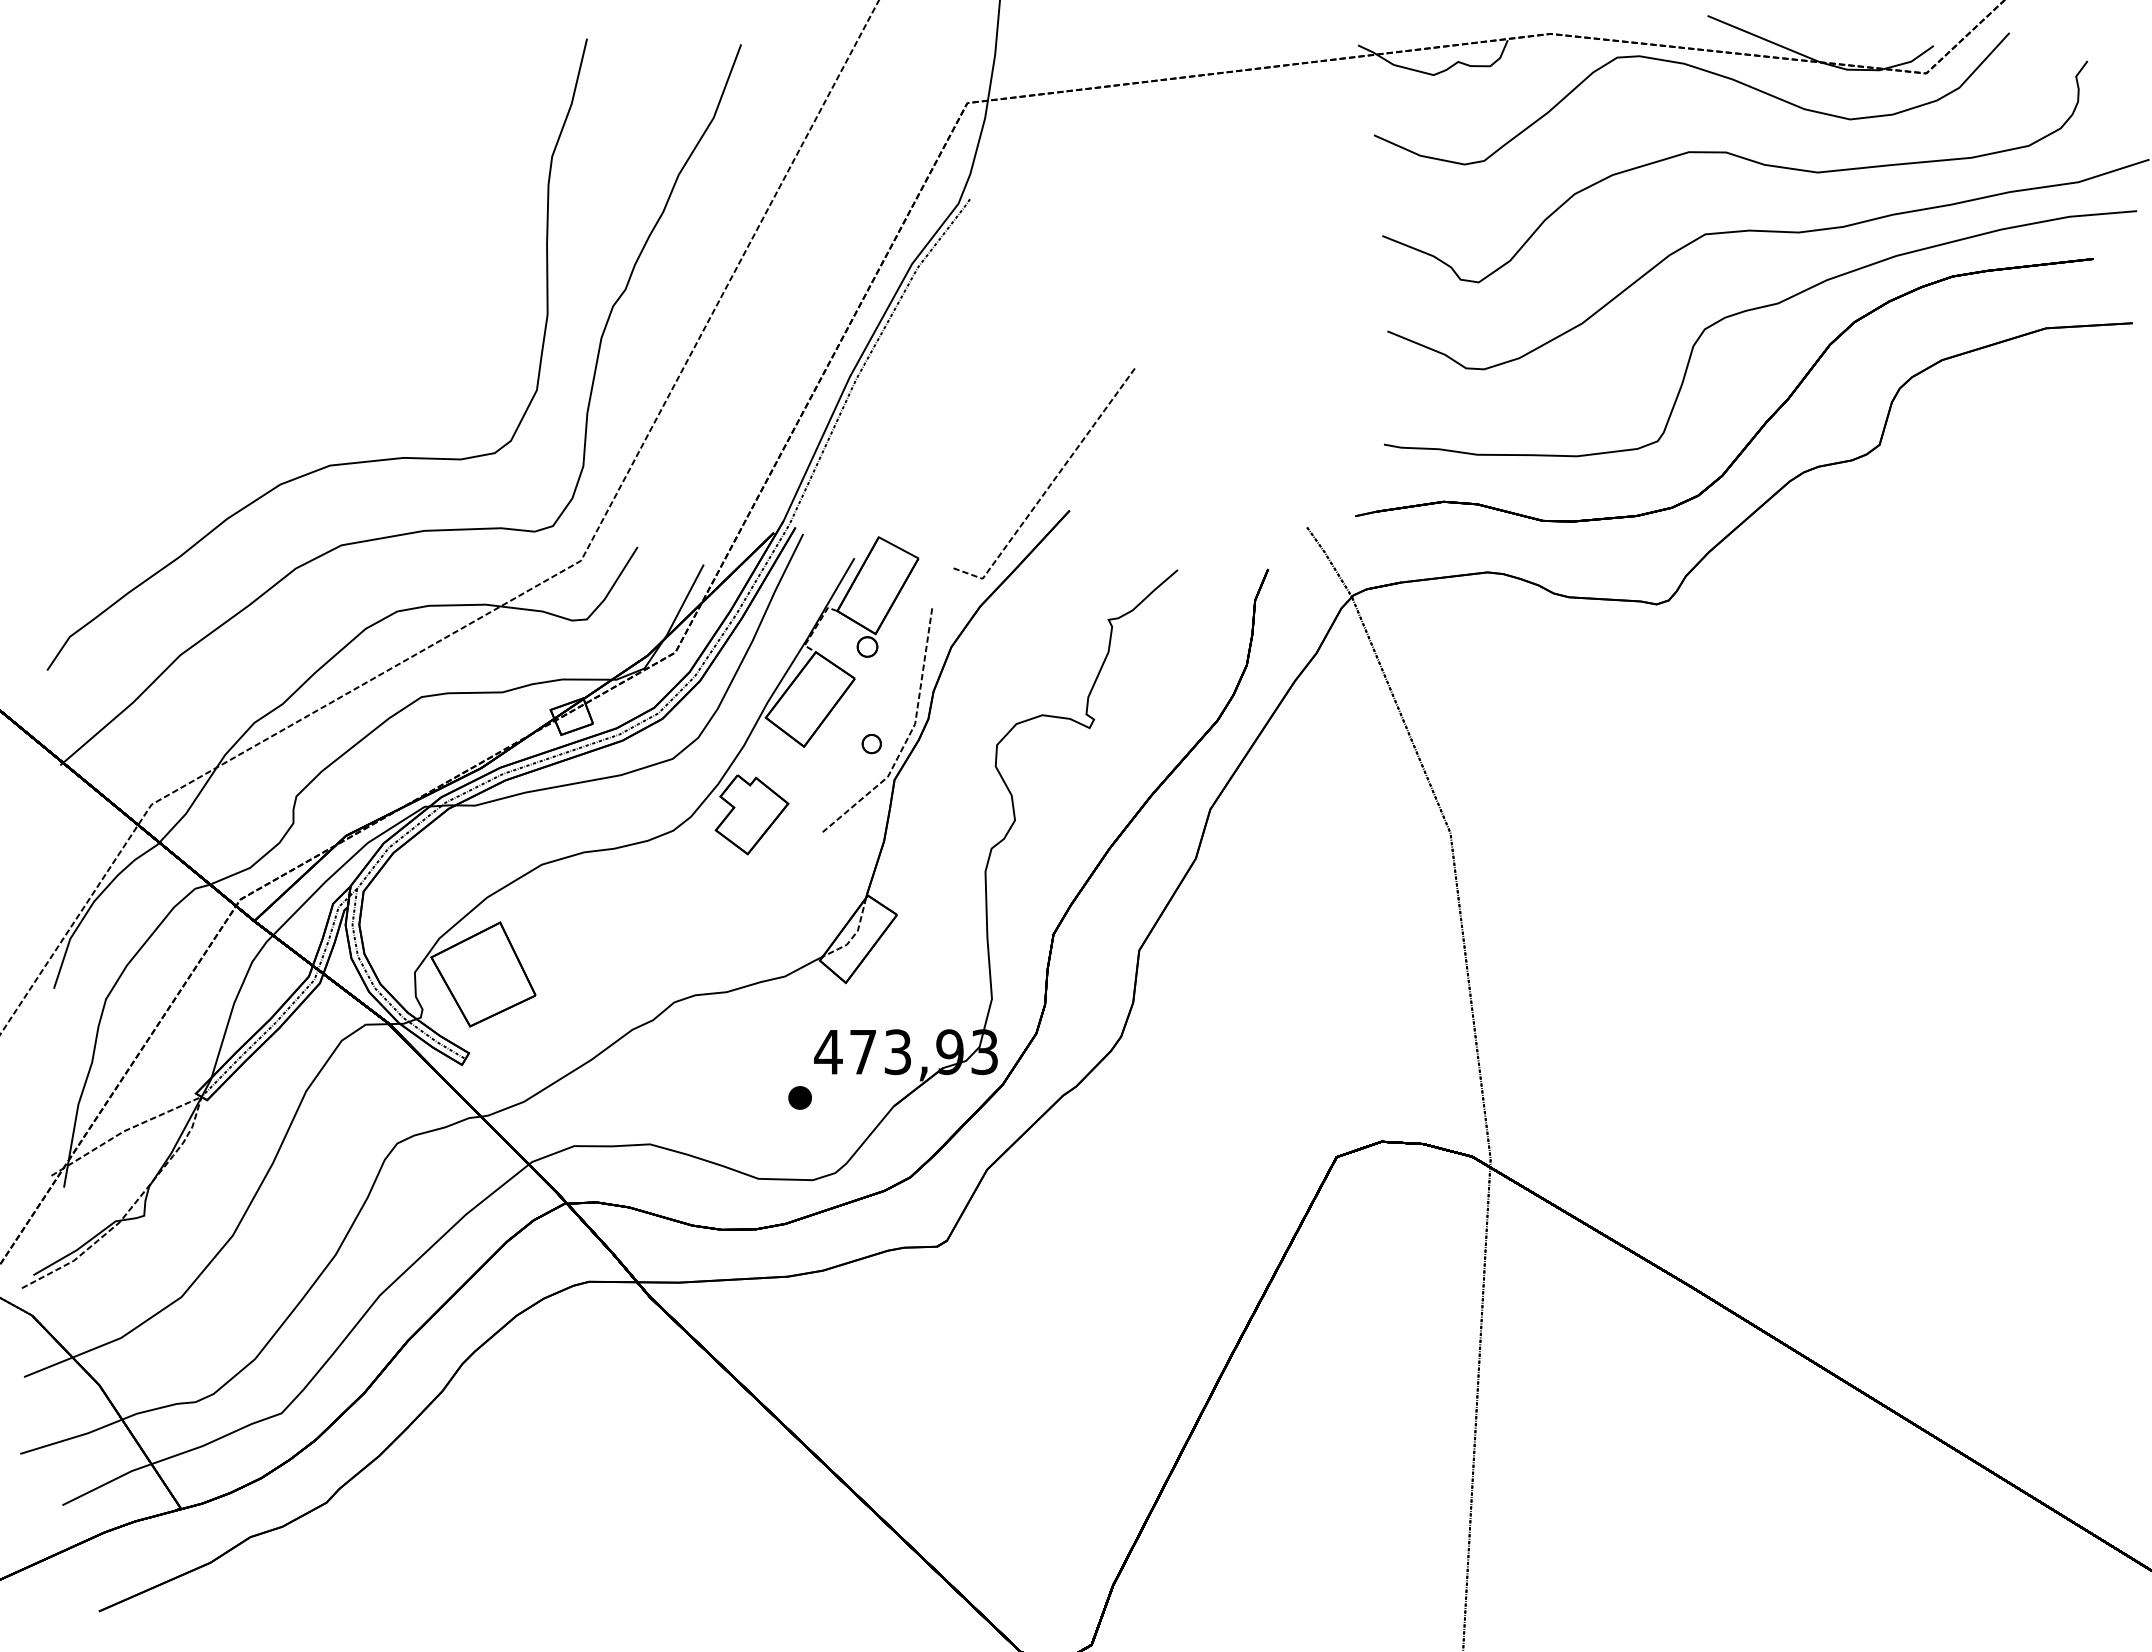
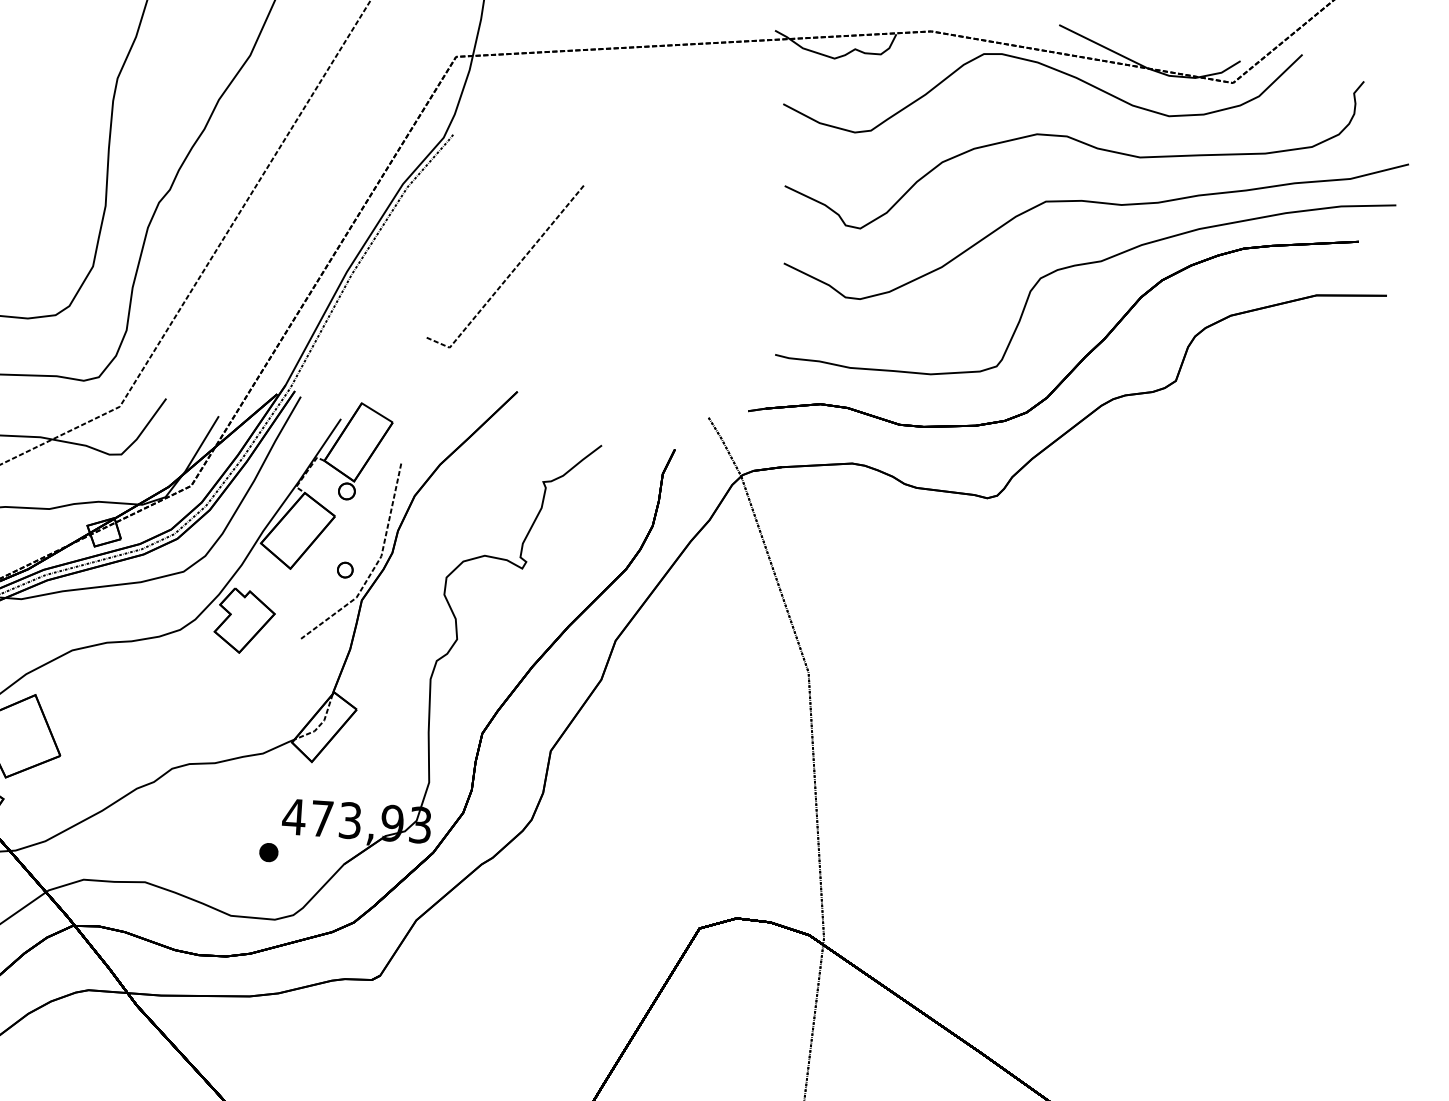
line: (1052, 480) -> (511, 271), moved

